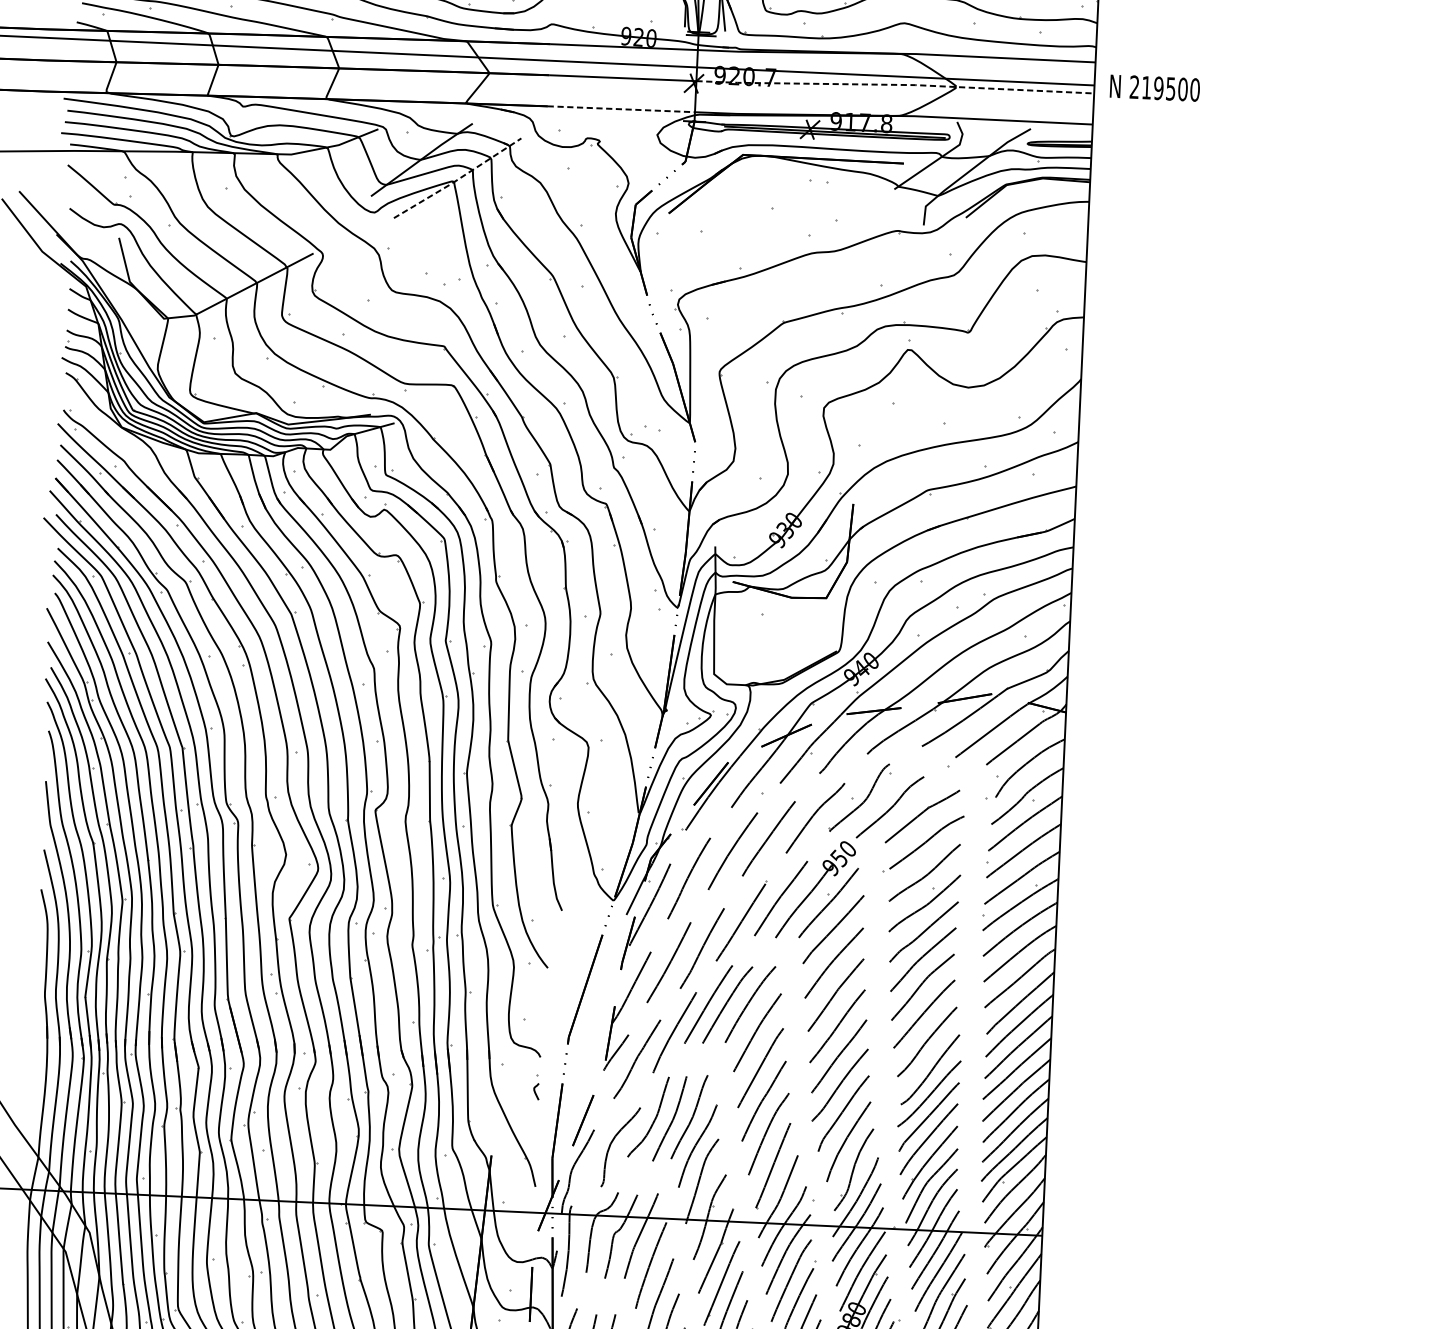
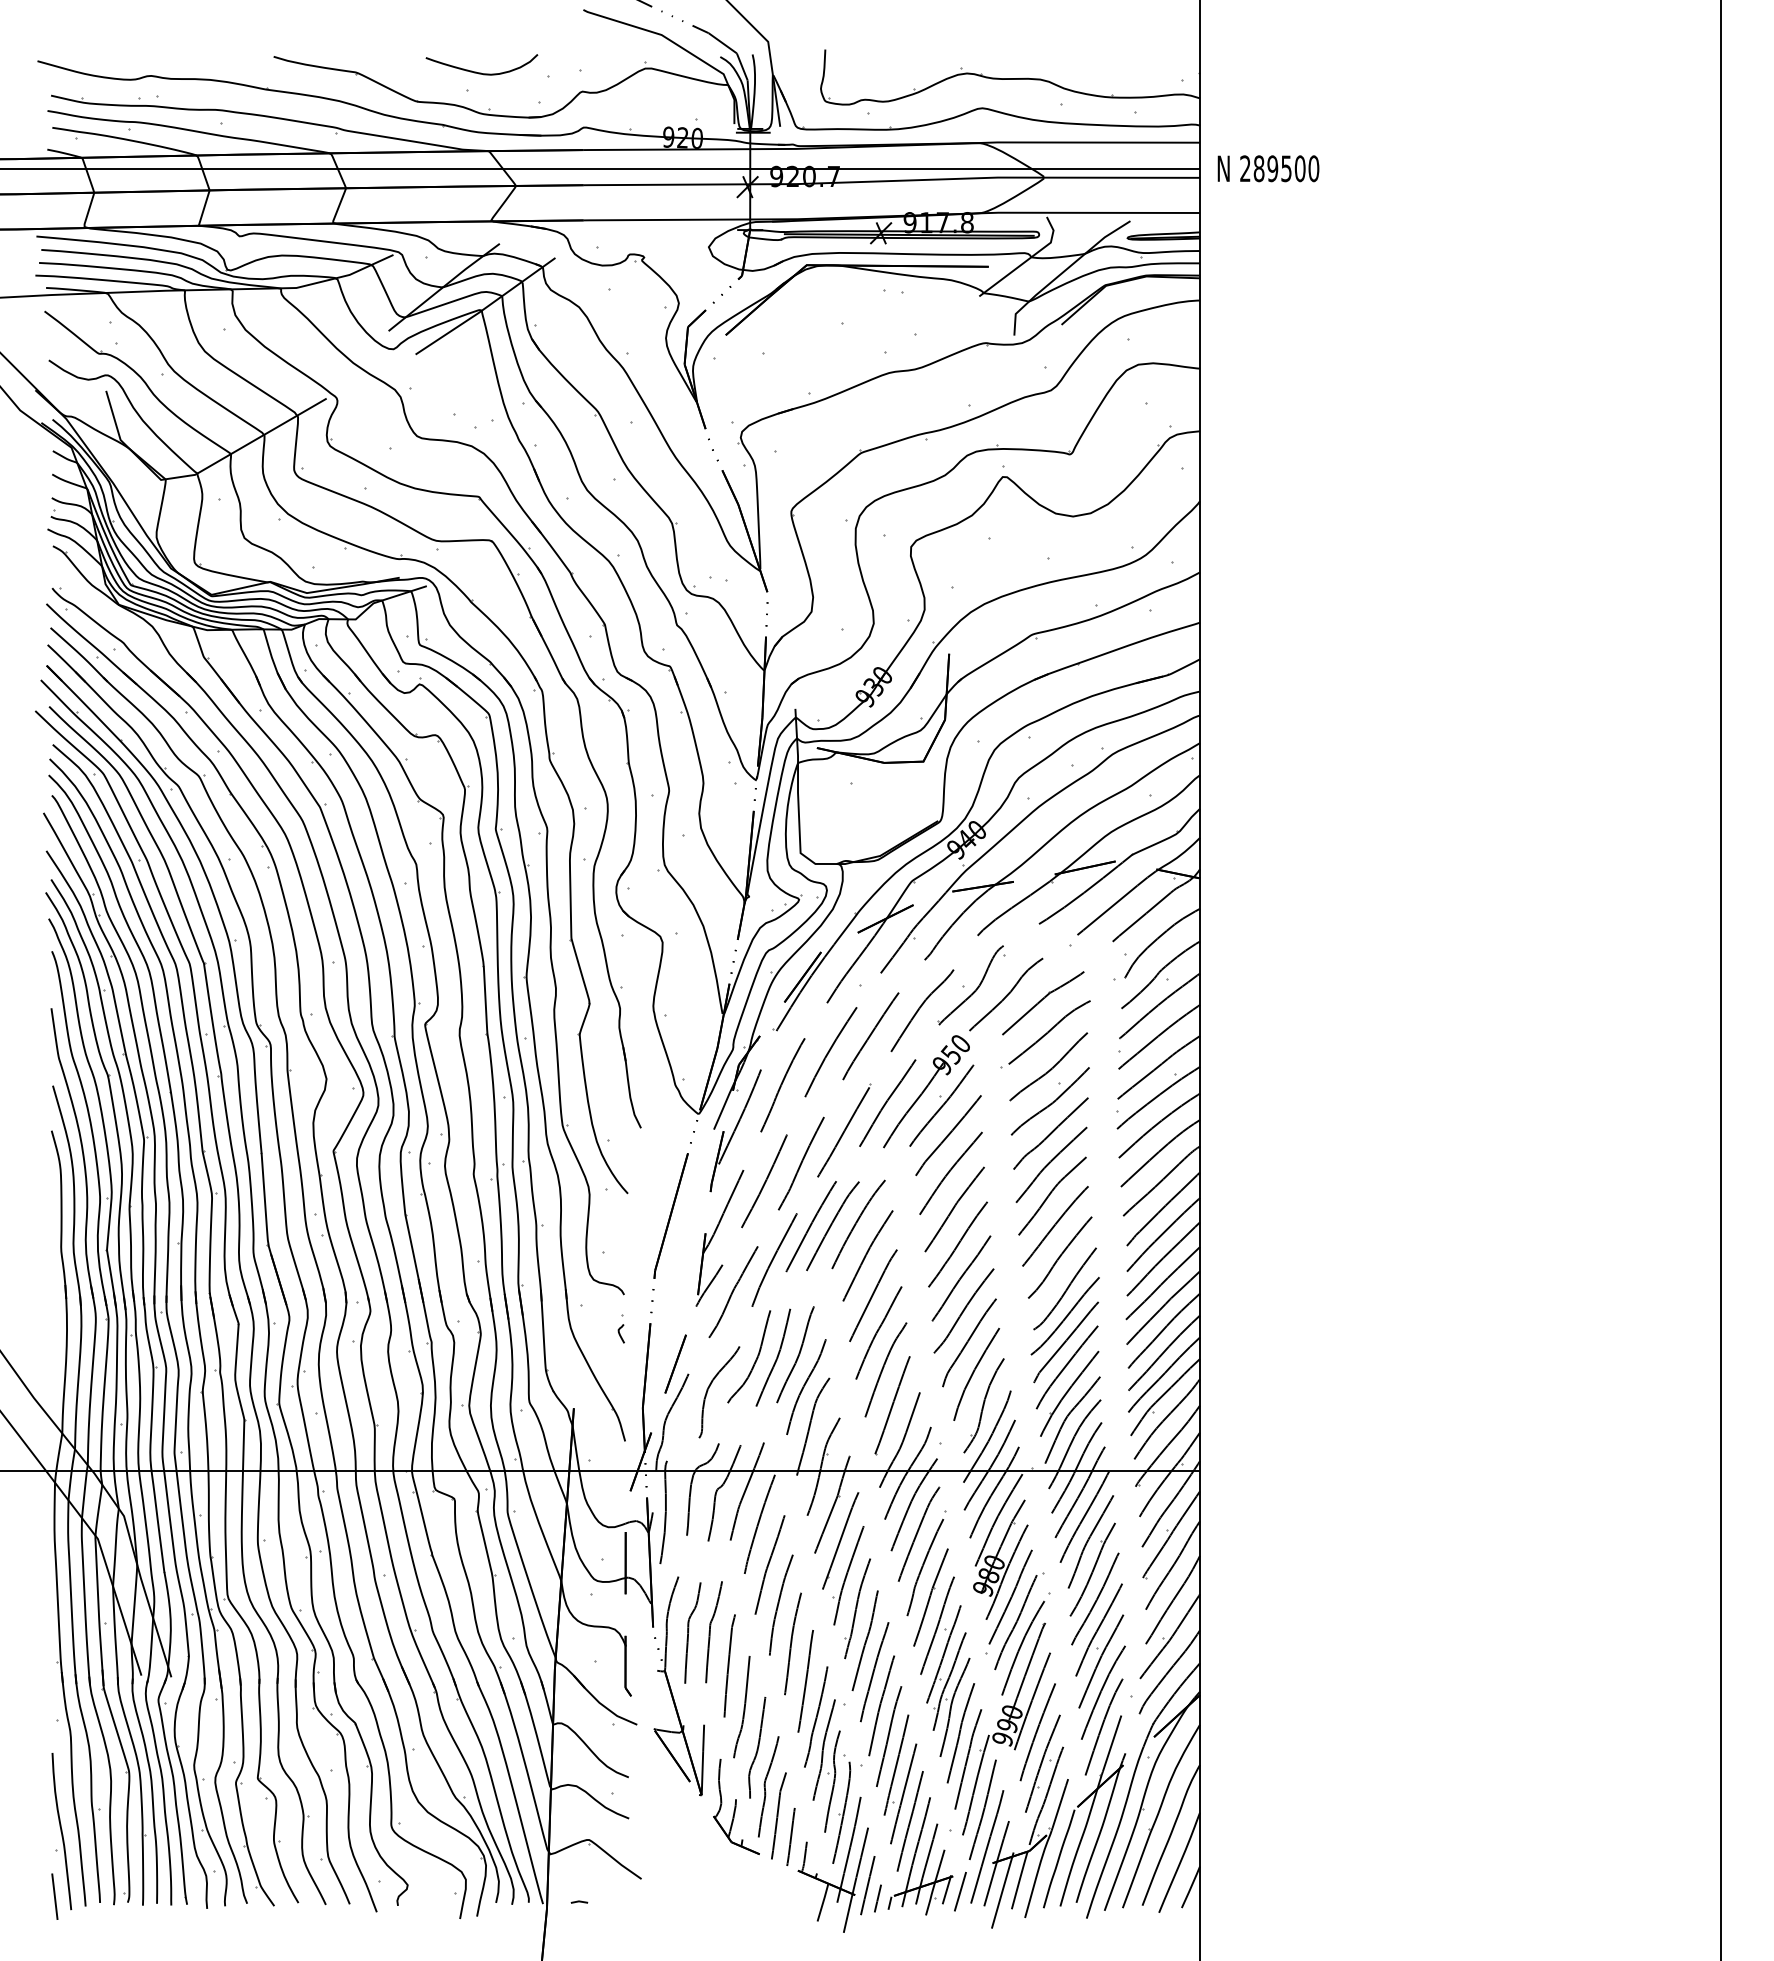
line: (894, 85) -> (974, 178), dashed -> solid
text: (1146, 87) -> (1258, 168), 219500 -> 289500
line: (621, 108) -> (666, 219), dashed -> solid
line: (457, 179) -> (485, 307), dashed -> solid

